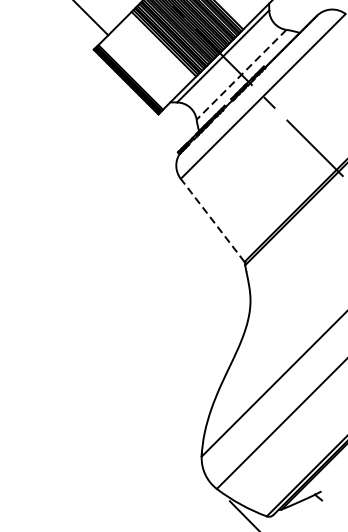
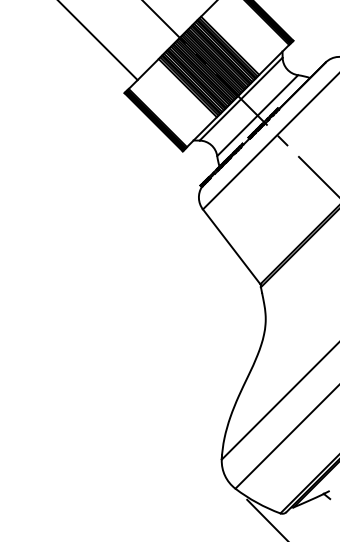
line: (241, 75) -> (257, 116), dashed -> solid
line: (212, 220) -> (231, 246), dashed -> solid

